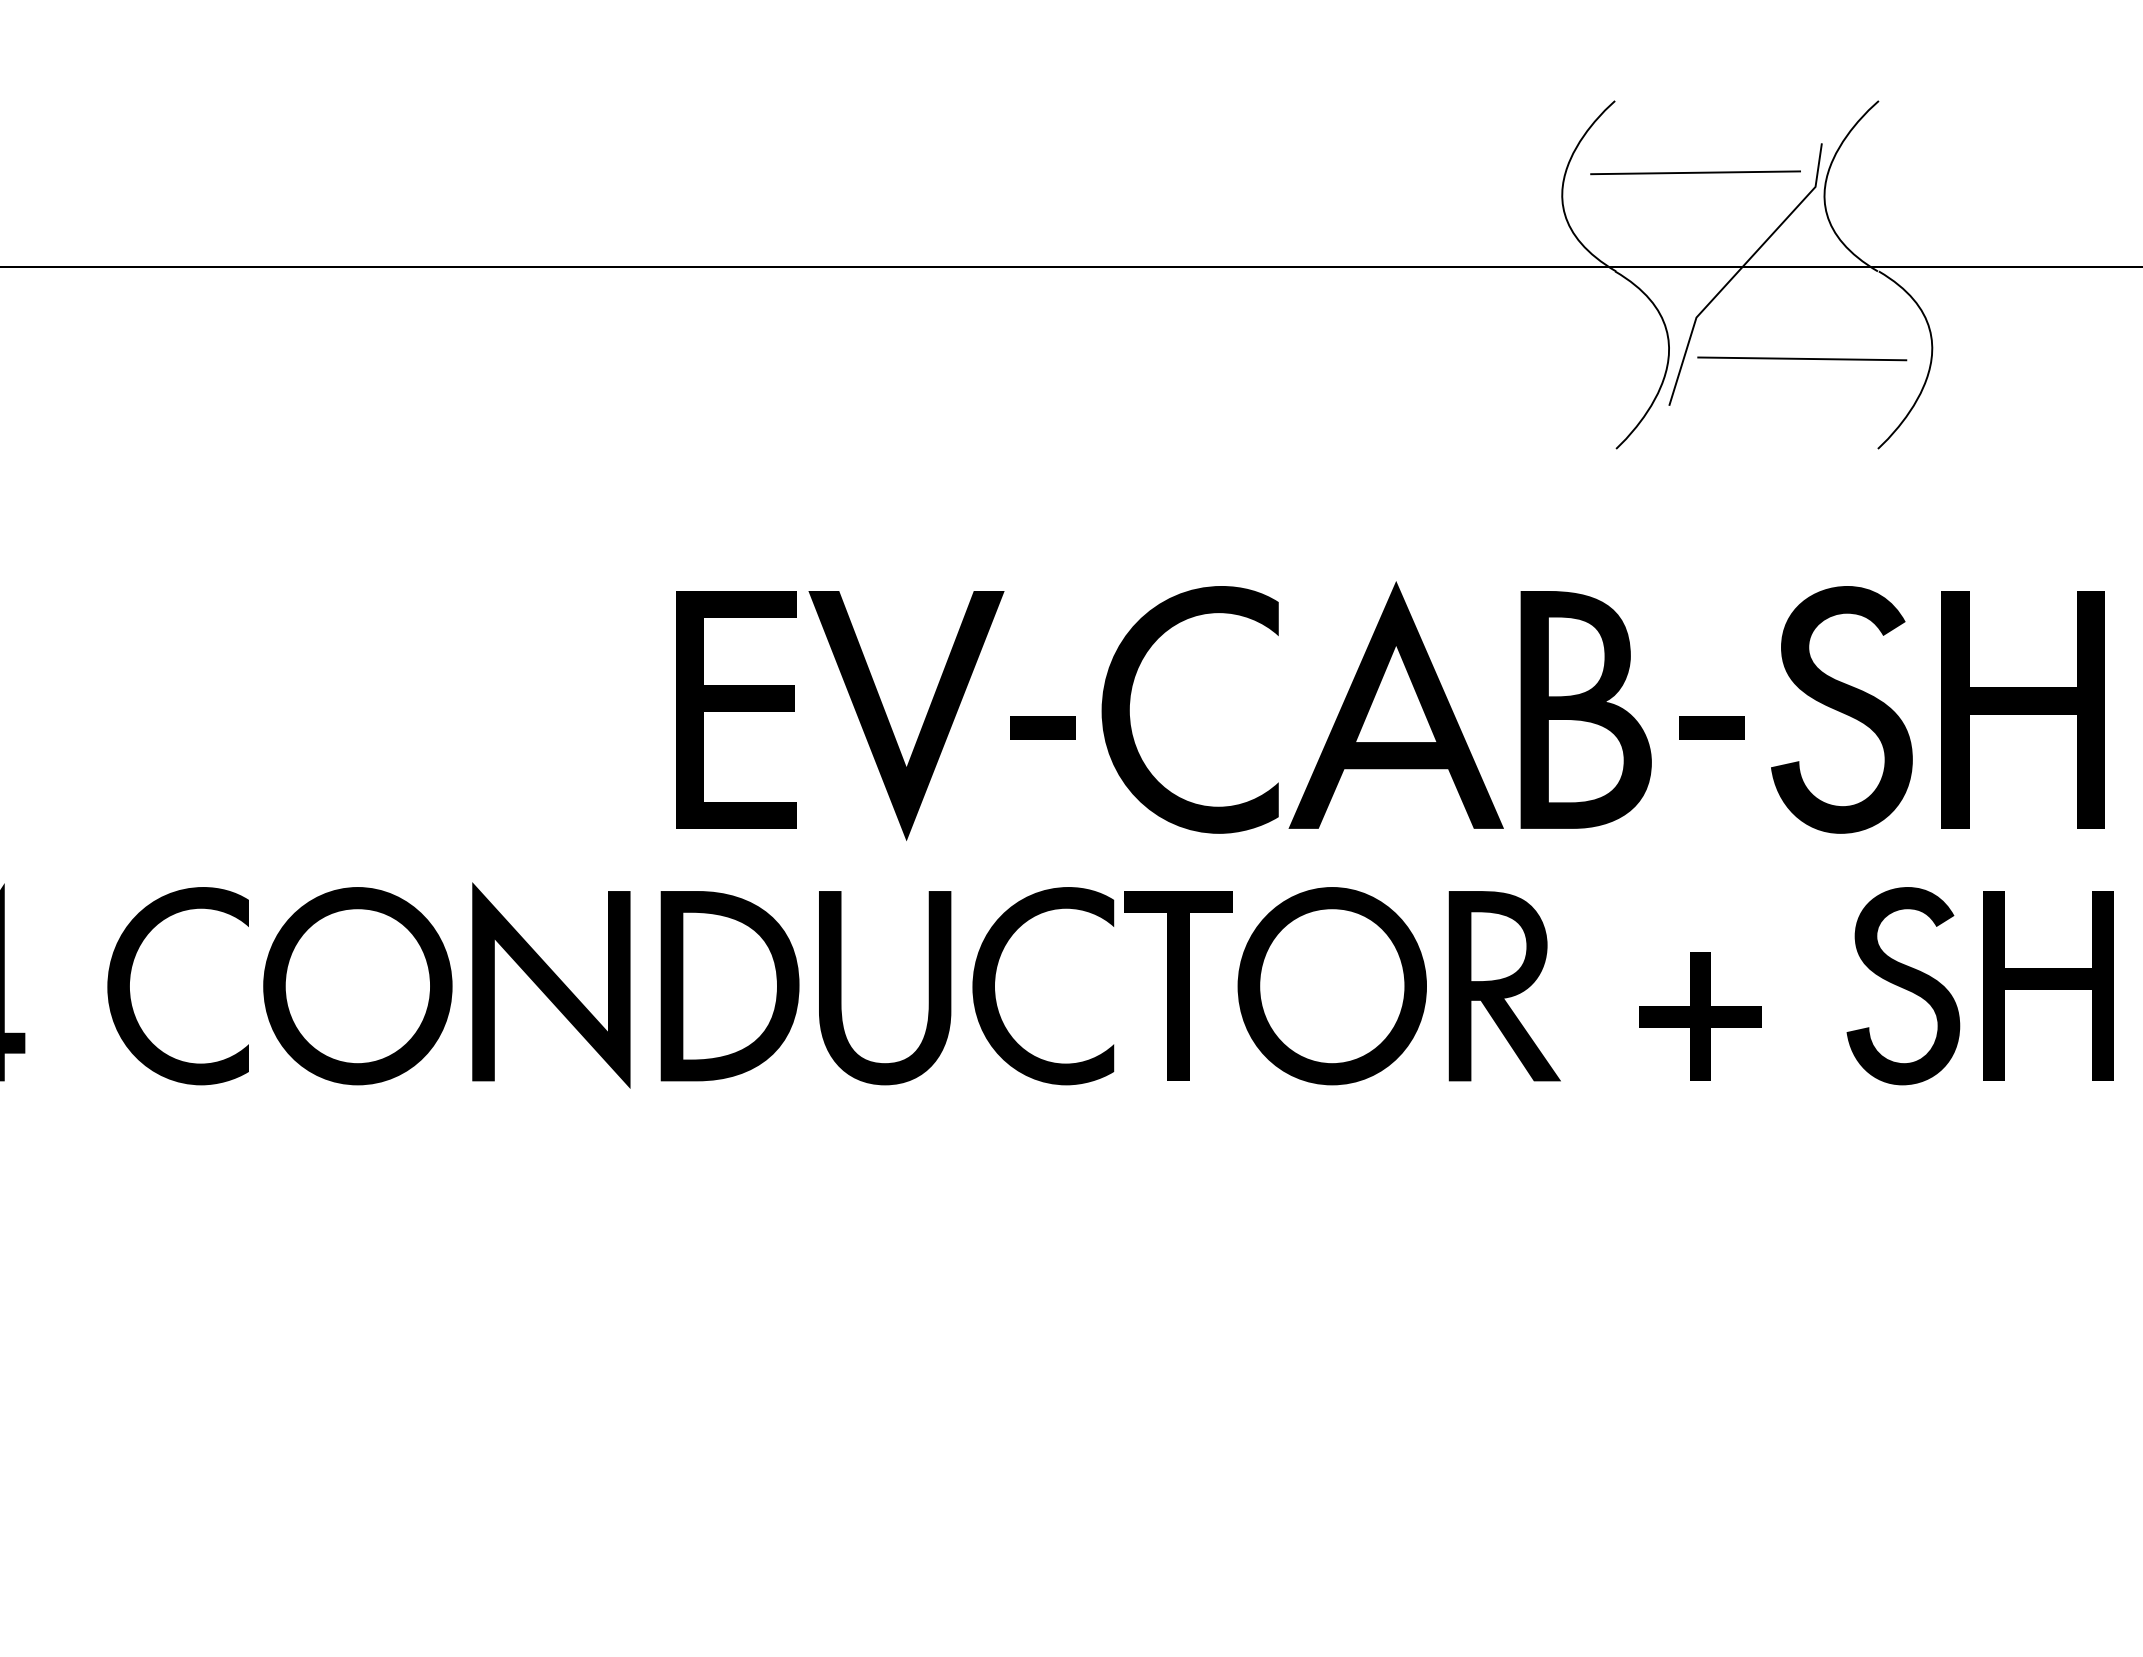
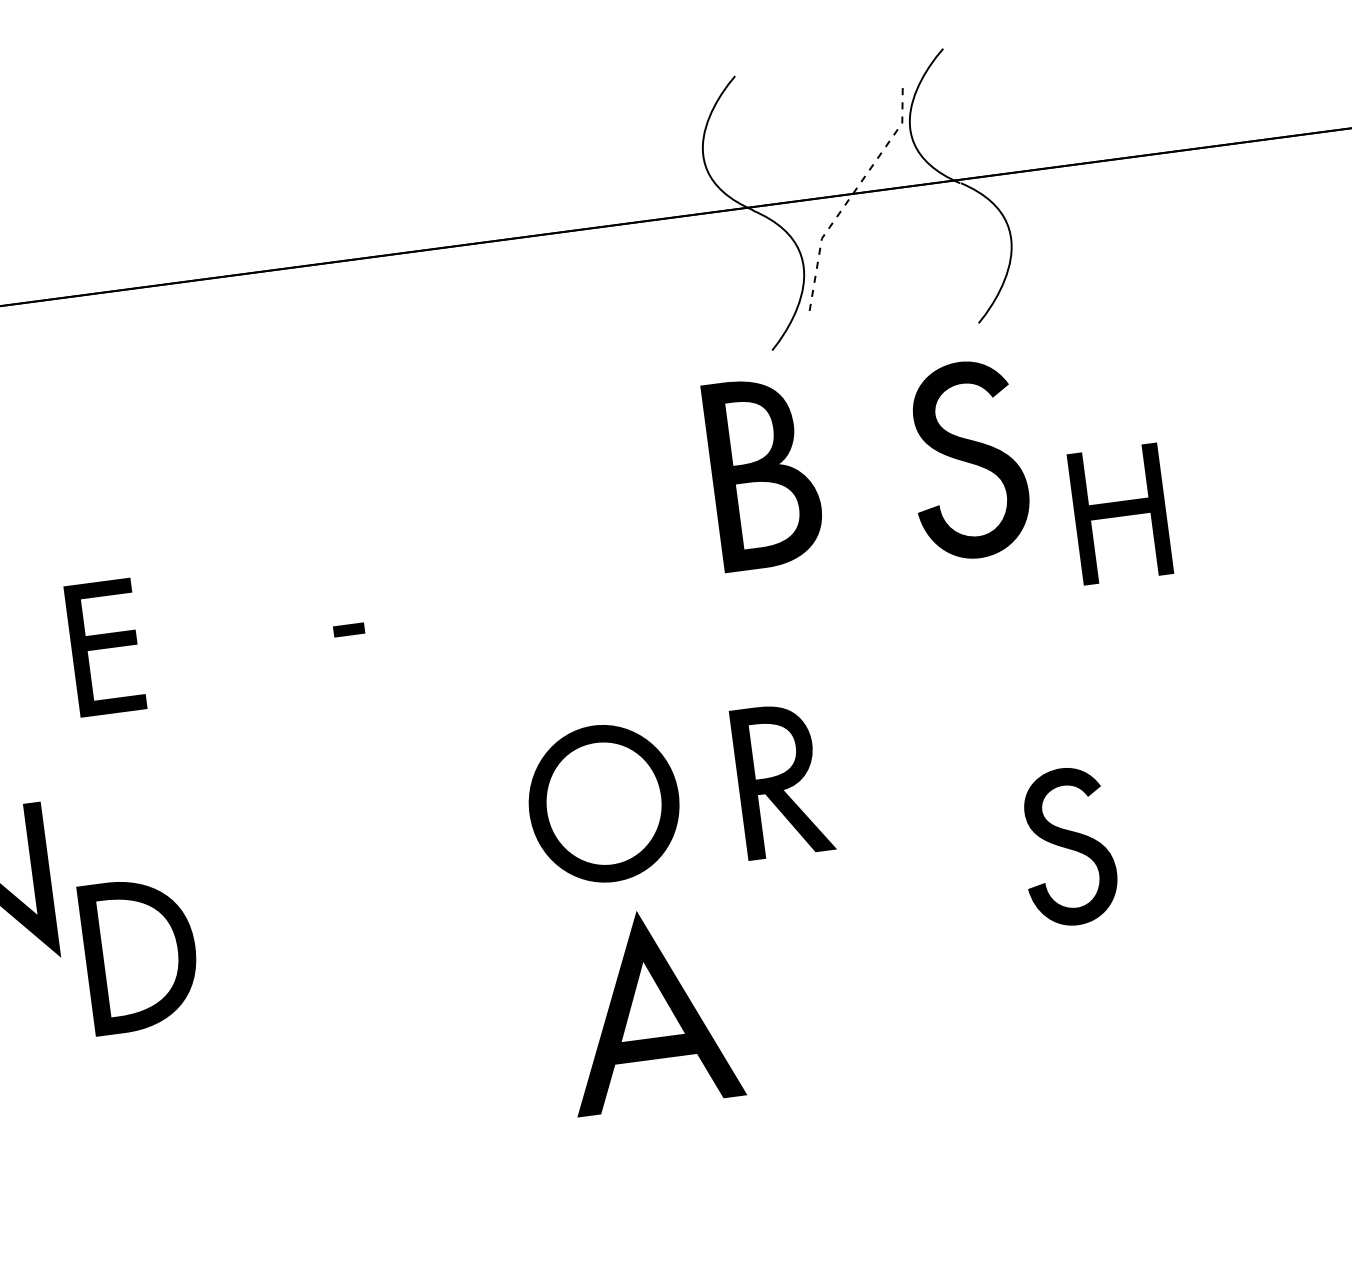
line: (1695, 172) -> (806, 124), removed
line: (1739, 270) -> (850, 196), solid -> dashed
line: (1802, 358) -> (909, 259), removed
part: (1395, 704) -> (648, 1008), moved
part: (736, 709) -> (105, 647), size x0.7
fill: (1189, 709) -> (462, 600), removed
part: (1585, 709) -> (763, 472), moved
part: (1841, 709) -> (967, 460), moved
part: (2022, 709) -> (1119, 513), size x0.7
fill: (906, 716) -> (240, 635), removed
part: (1042, 727) -> (348, 629), size x0.6
fill: (1711, 727) -> (876, 560), removed
part: (729, 986) -> (140, 954), moved
fill: (1043, 986) -> (376, 833), removed
fill: (1178, 986) -> (482, 819), removed
part: (1504, 986) -> (782, 780), moved
part: (1903, 986) -> (1068, 847), moved
fill: (2048, 986) -> (1169, 729), removed
part: (928, 988) -> (285, 847), removed
fill: (1699, 1016) -> (896, 789), removed

